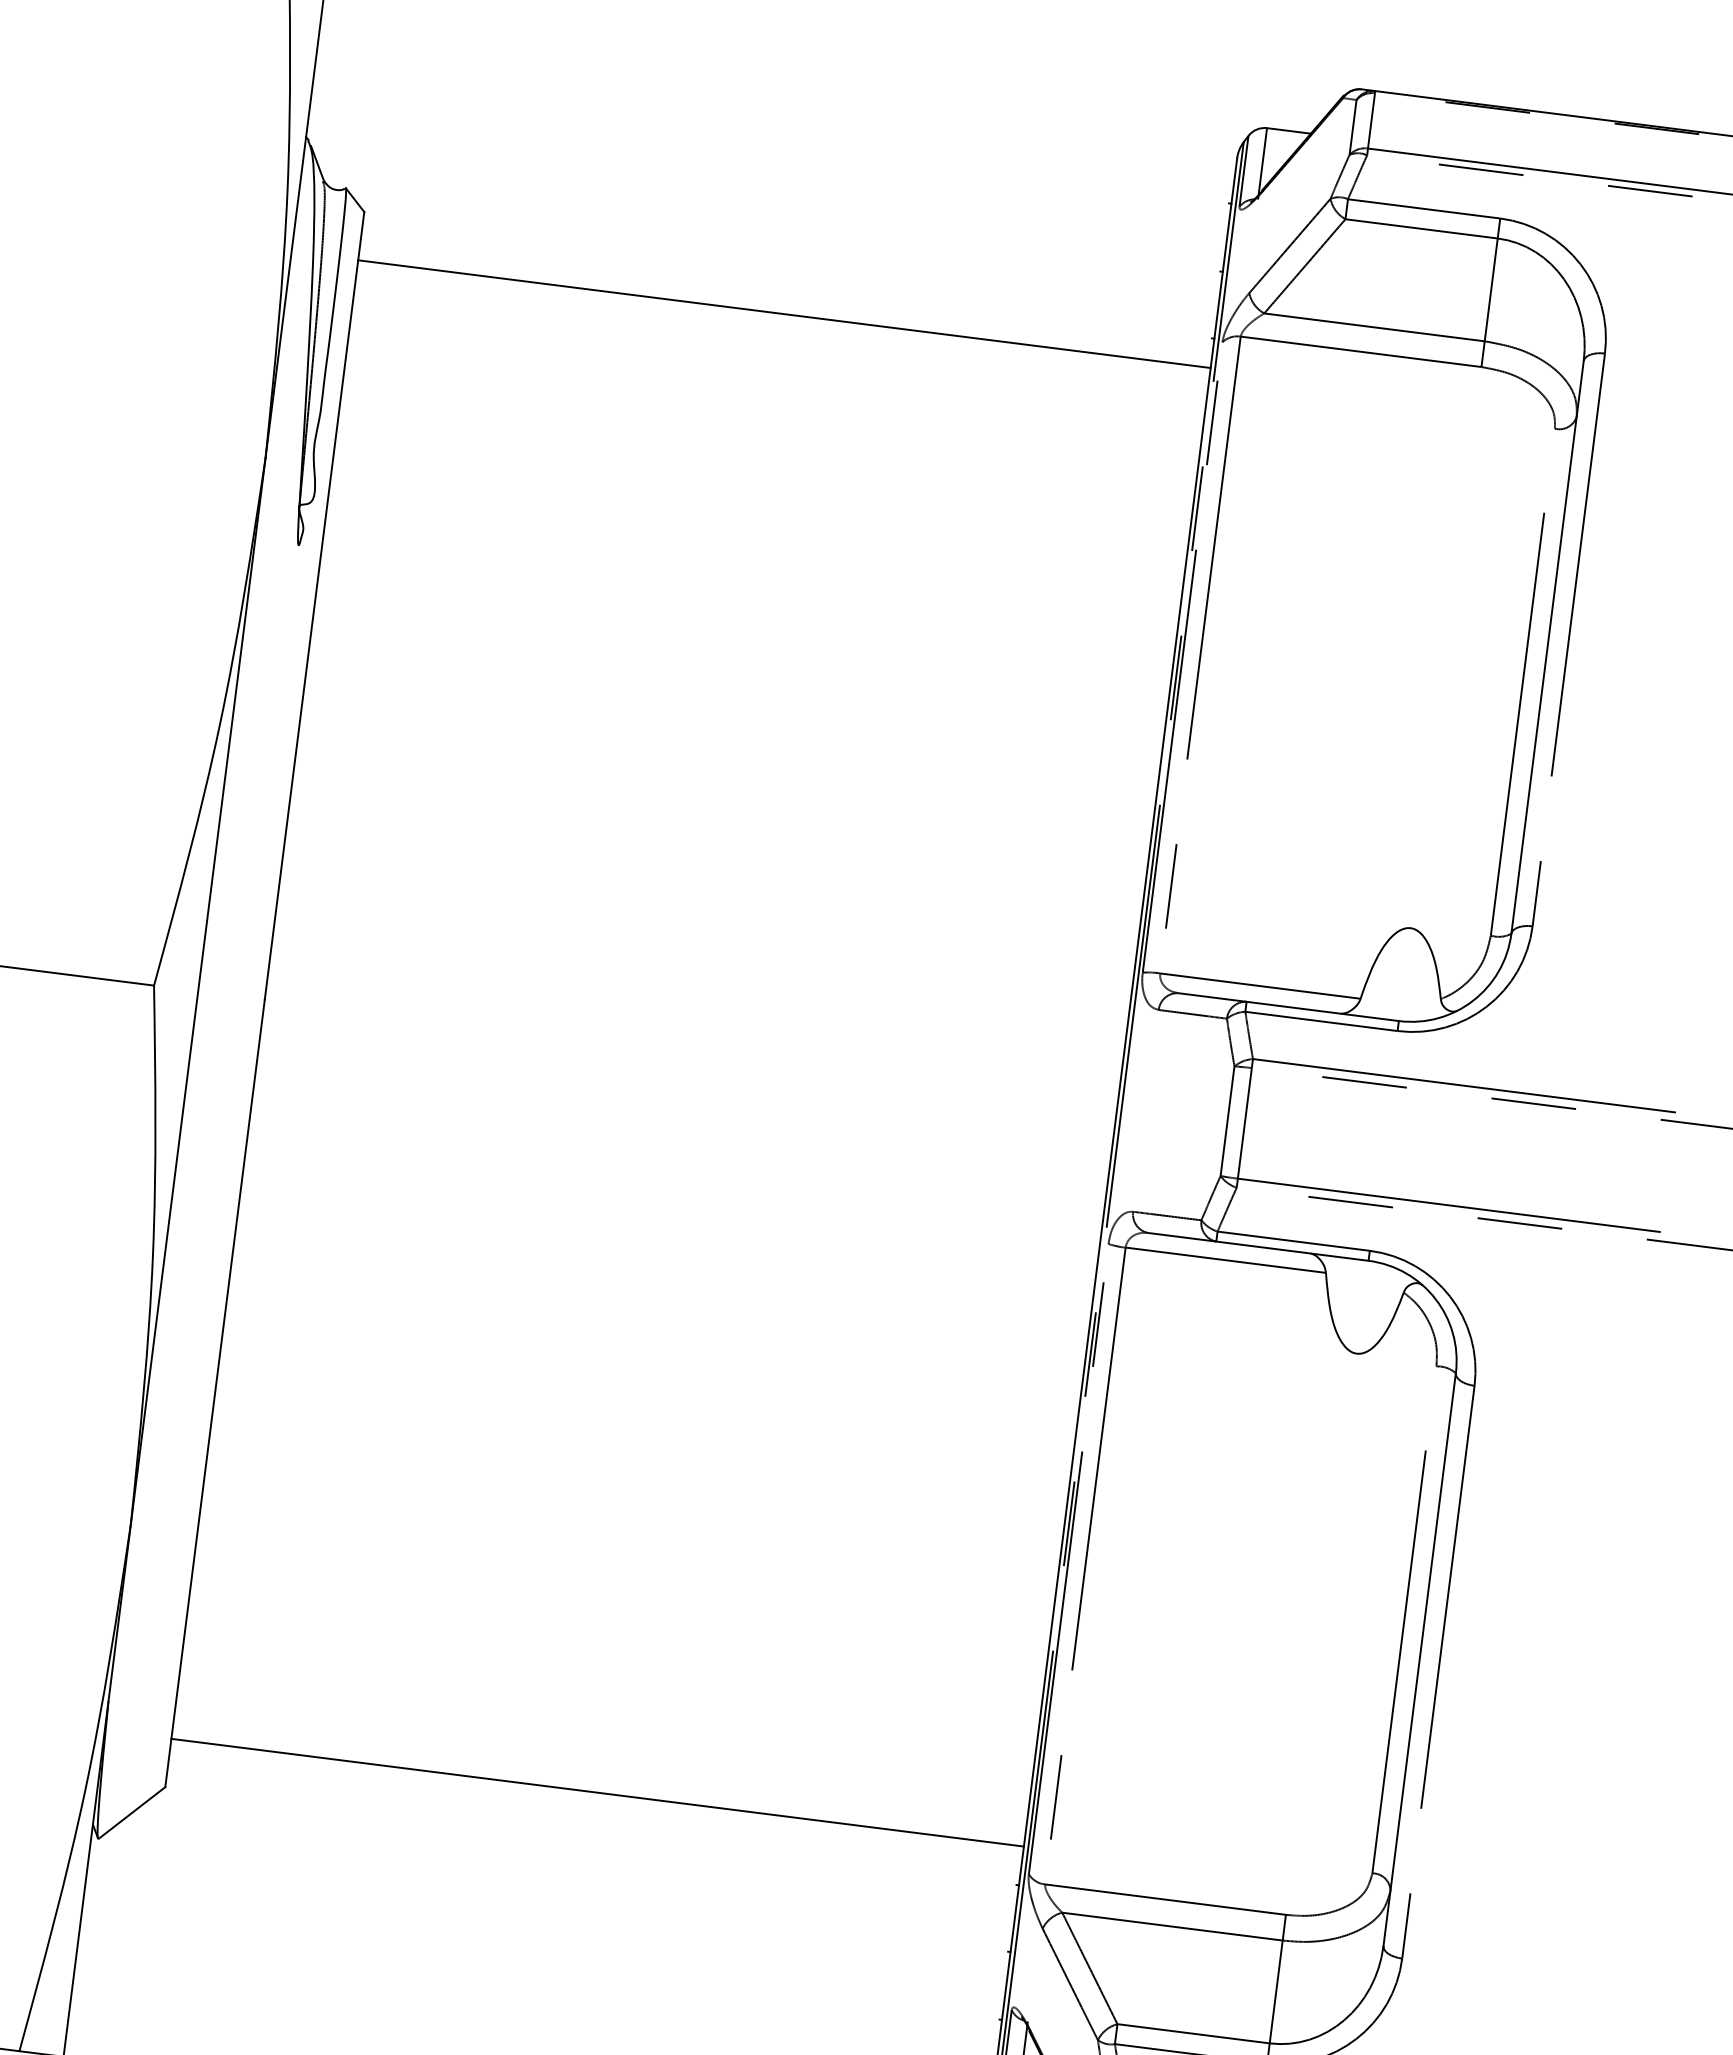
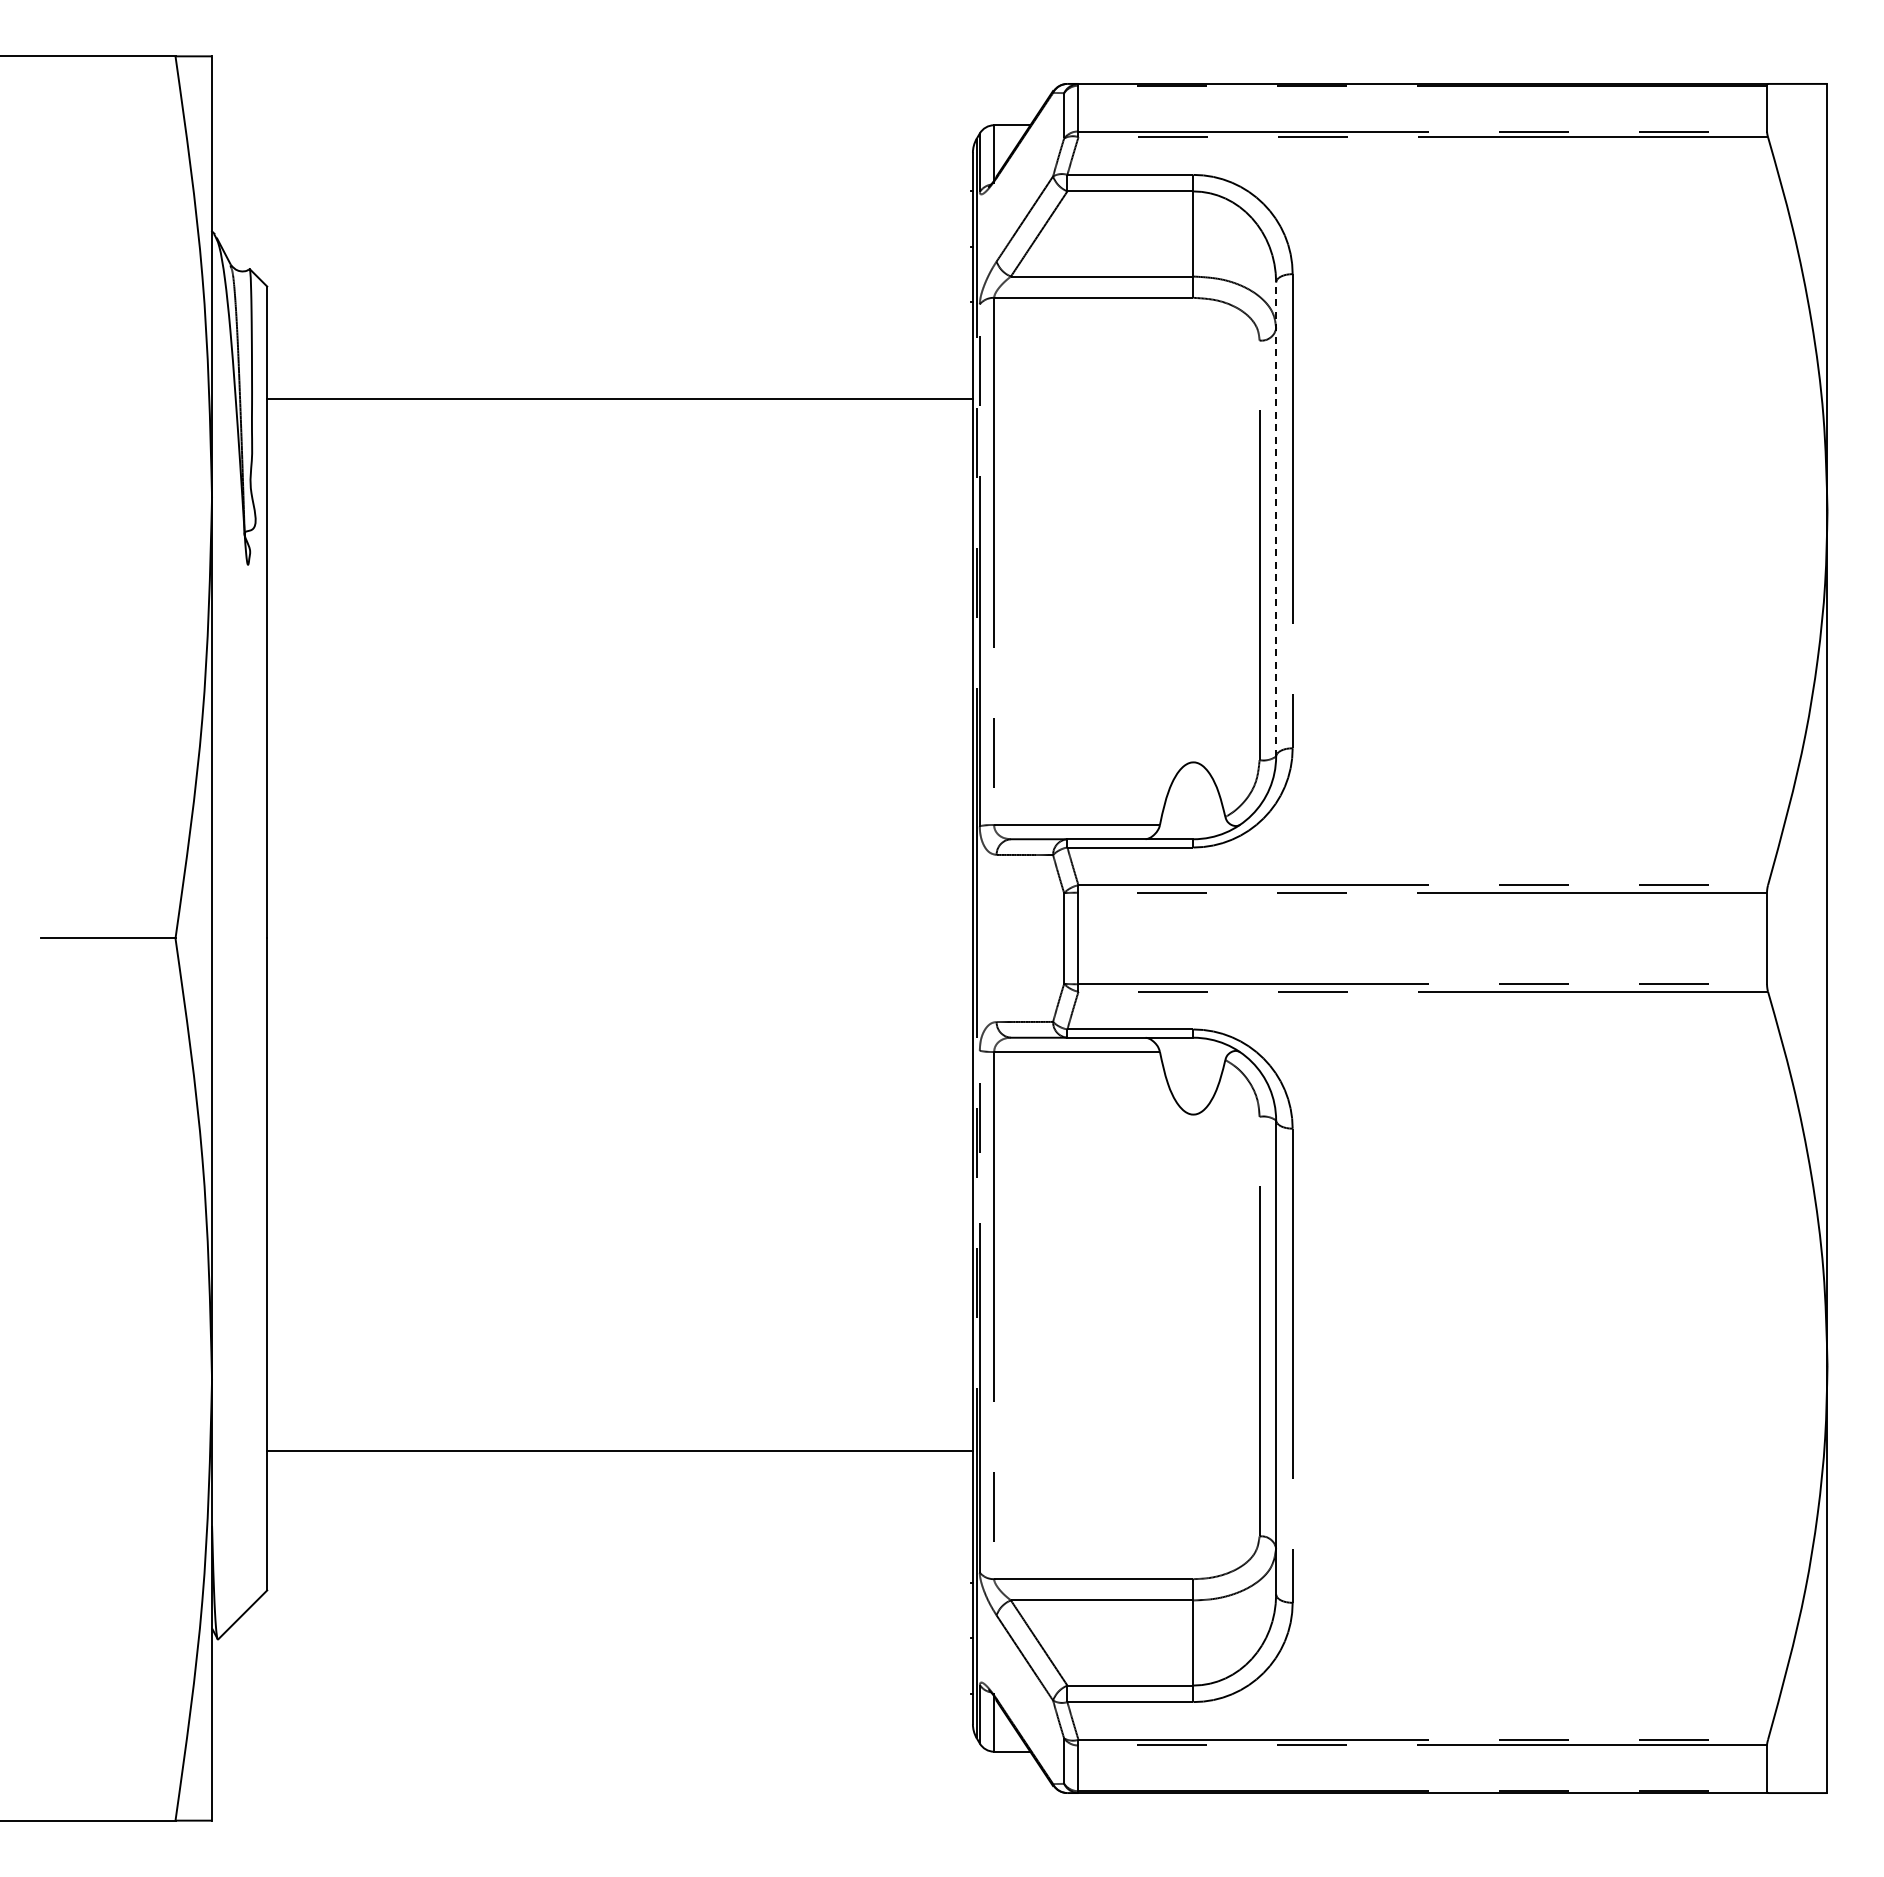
line: (783, 314) -> (619, 398), moved
line: (1548, 646) -> (1276, 518), solid -> dashed
line: (597, 1792) -> (619, 1451), moved

